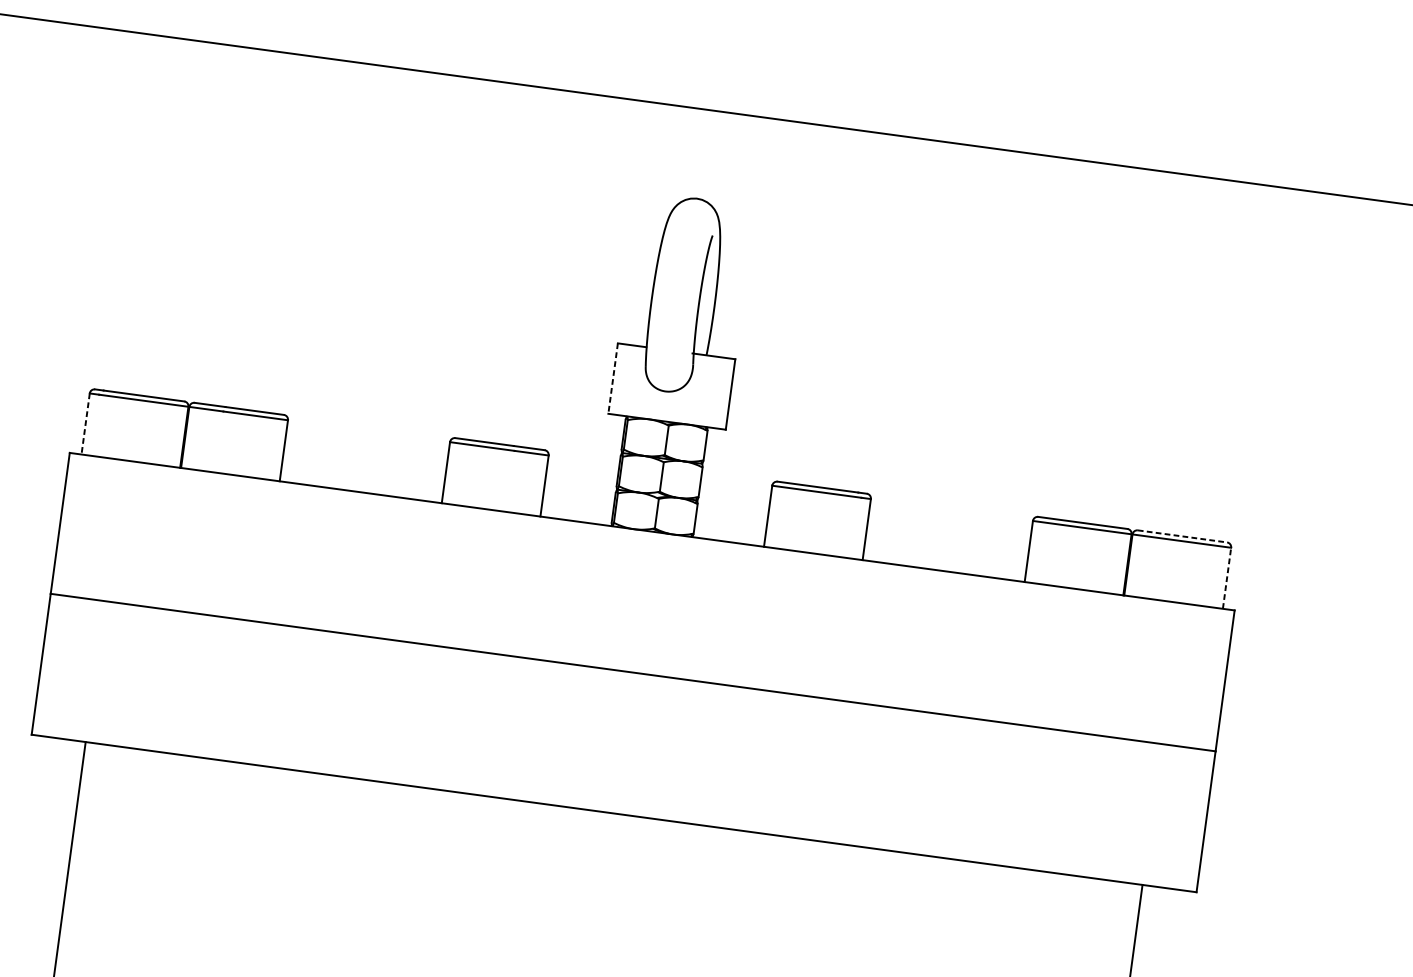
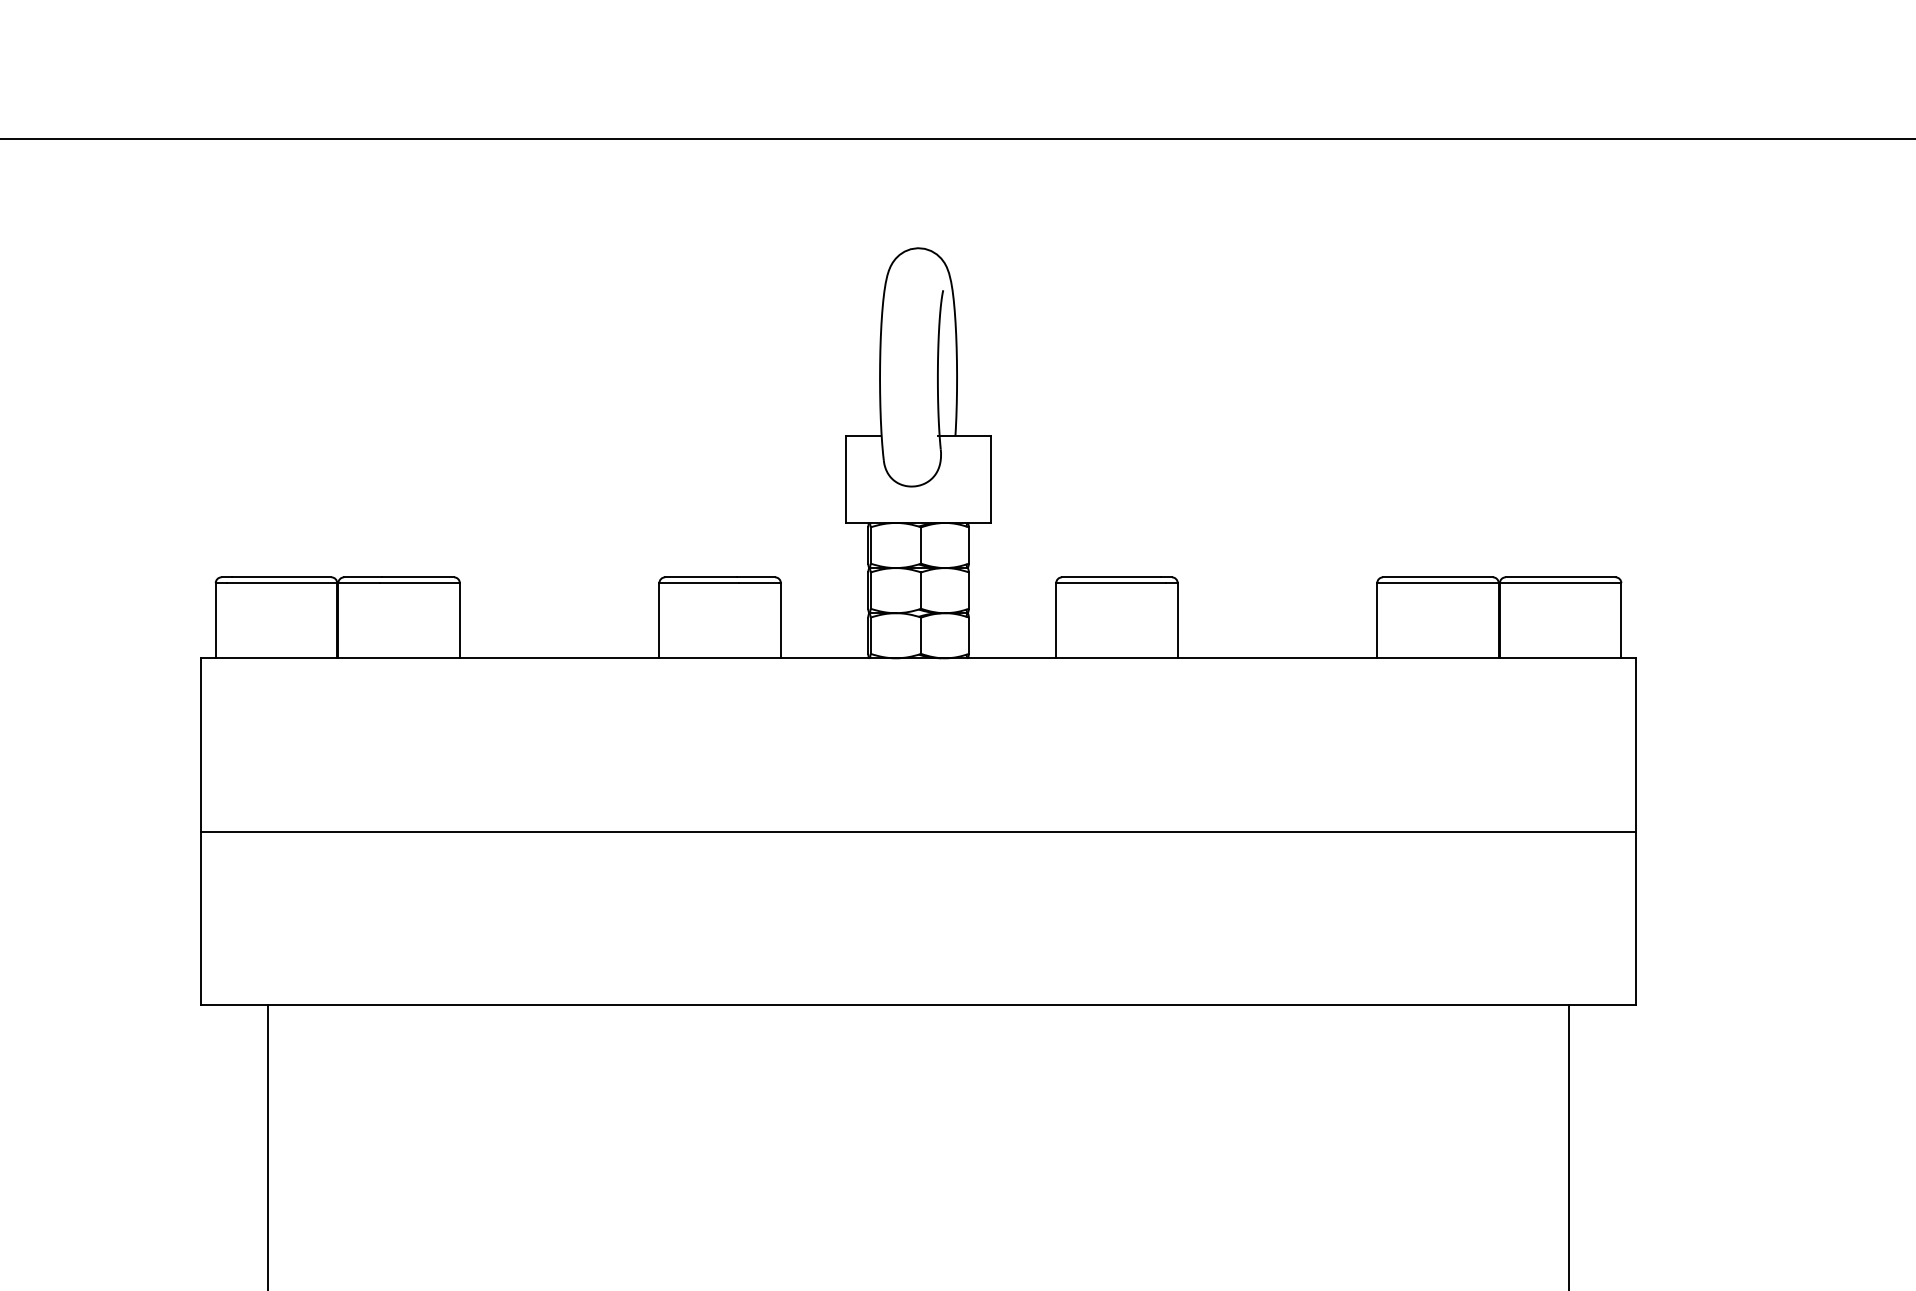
line: (613, 379) -> (846, 480), dashed -> solid
line: (85, 423) -> (215, 620), dashed -> solid
line: (1182, 536) -> (1560, 577), dashed -> solid
line: (1227, 578) -> (1621, 620), dashed -> solid

